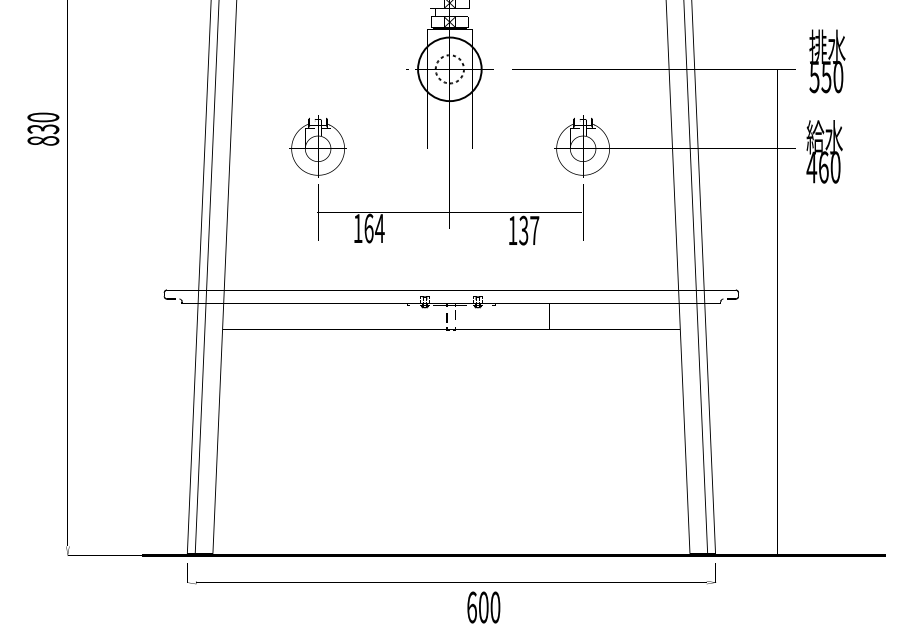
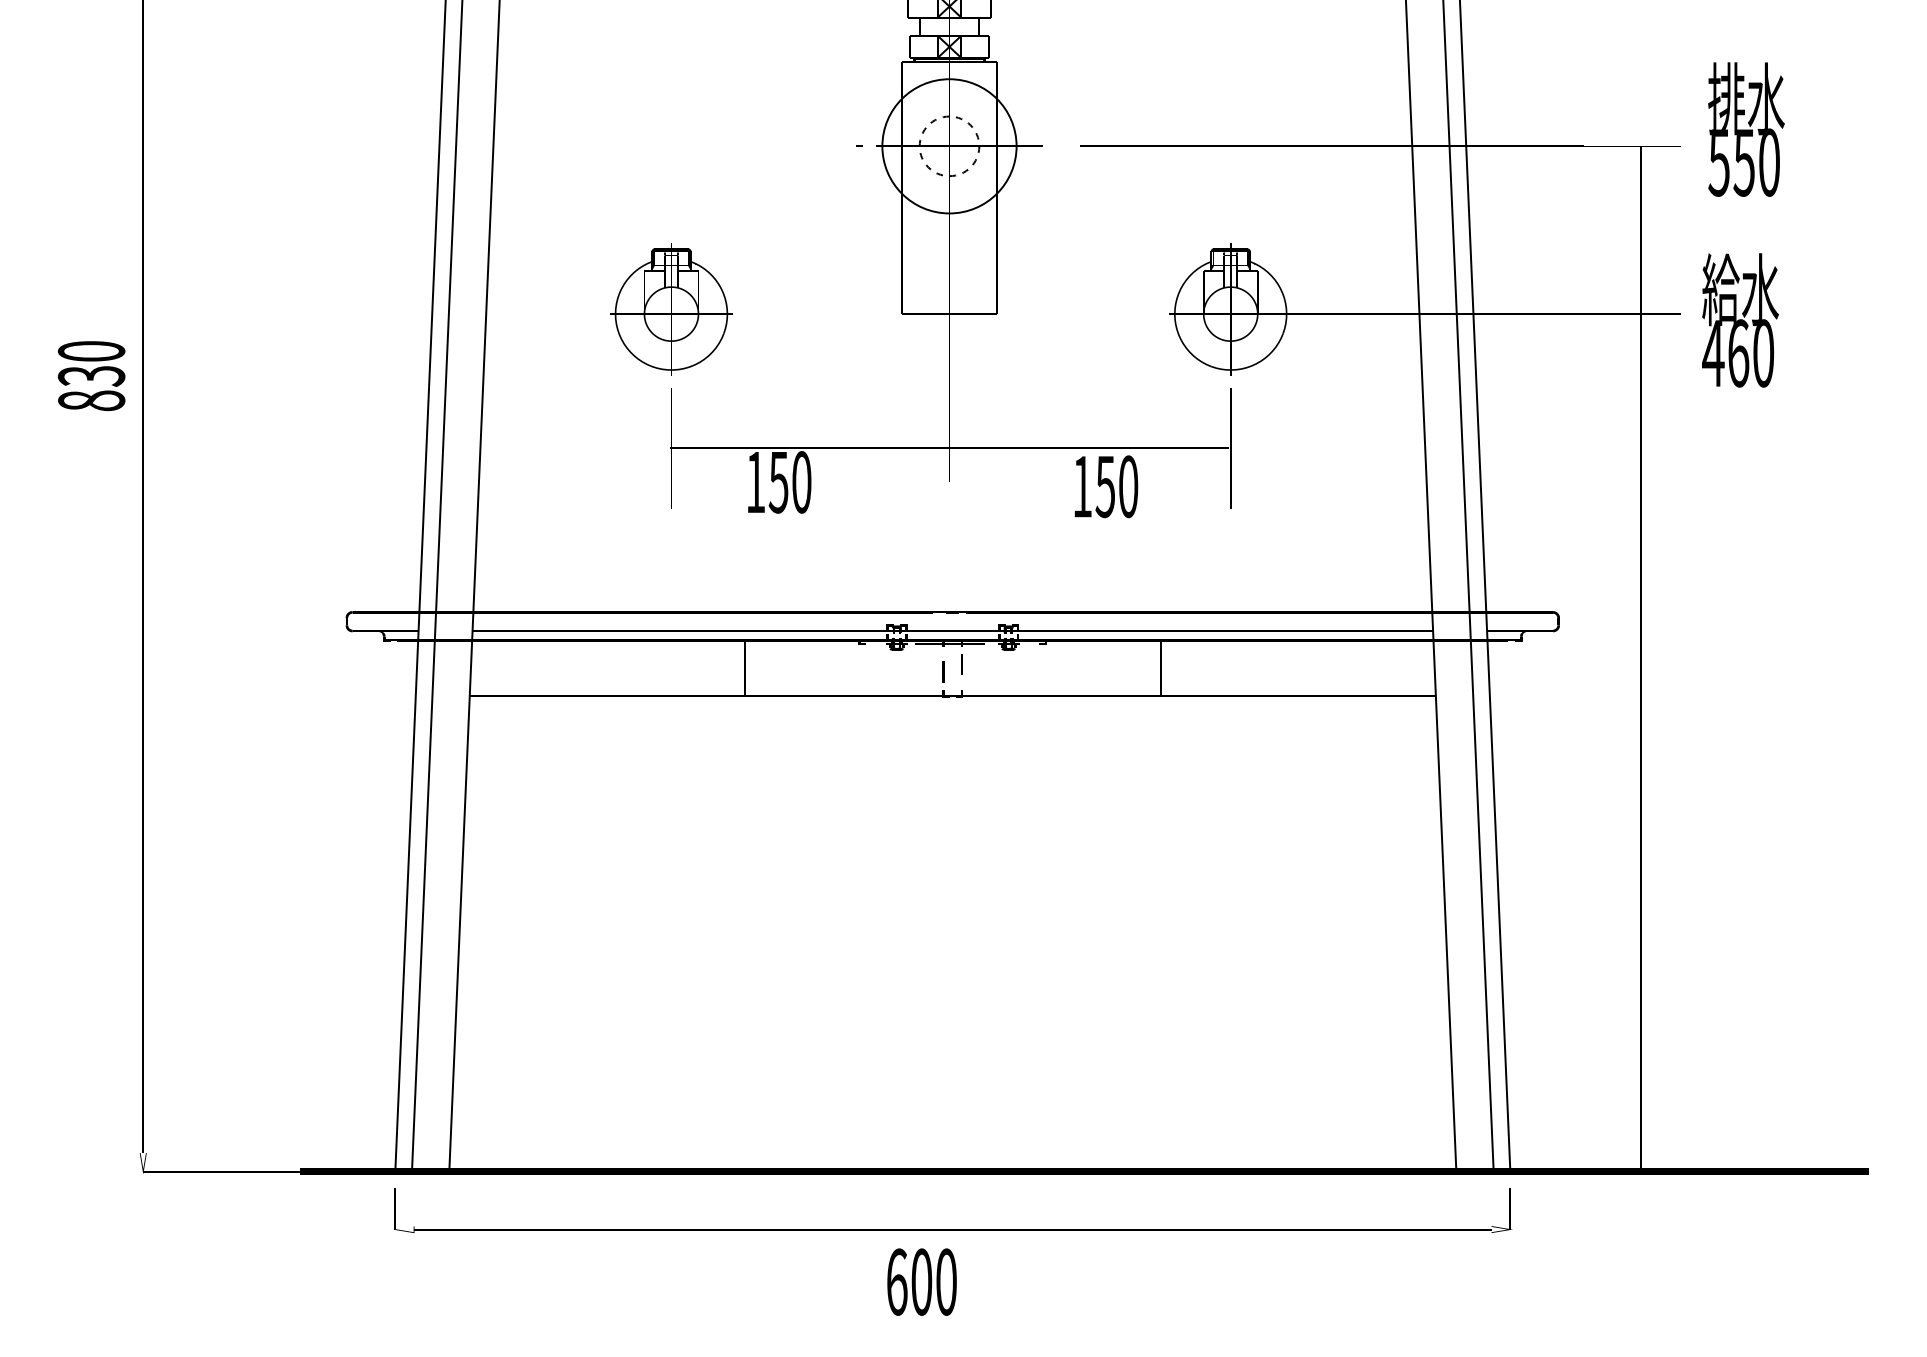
text: (43, 128) -> (91, 374), moved
text: (374, 228) -> (790, 482), 164 -> 150
text: (529, 230) -> (1117, 486), 137 -> 150
text: (483, 607) -> (921, 1282), moved

